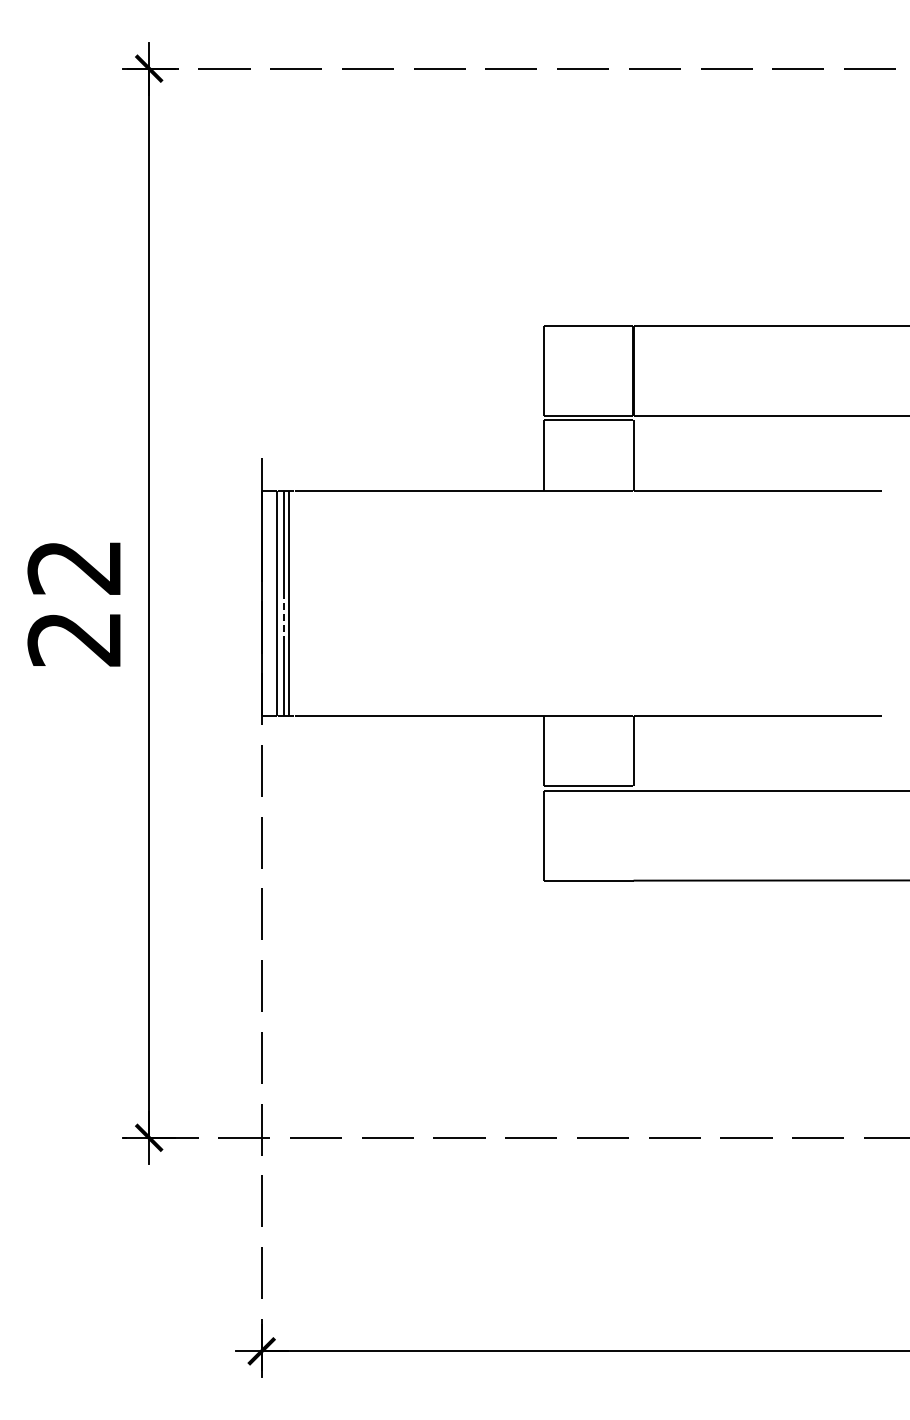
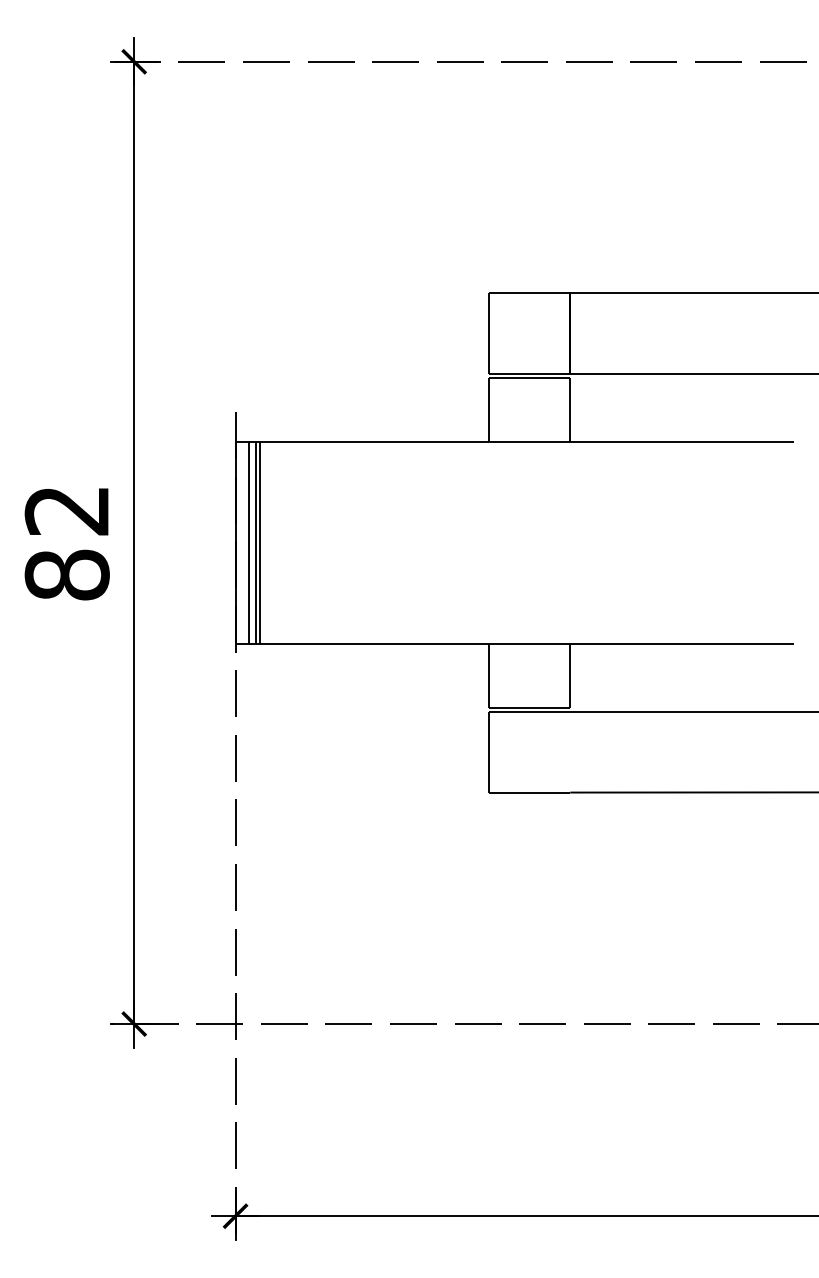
line: (284, 619) -> (256, 557), dashed -> solid
text: (74, 638) -> (67, 574), 22 -> 82

